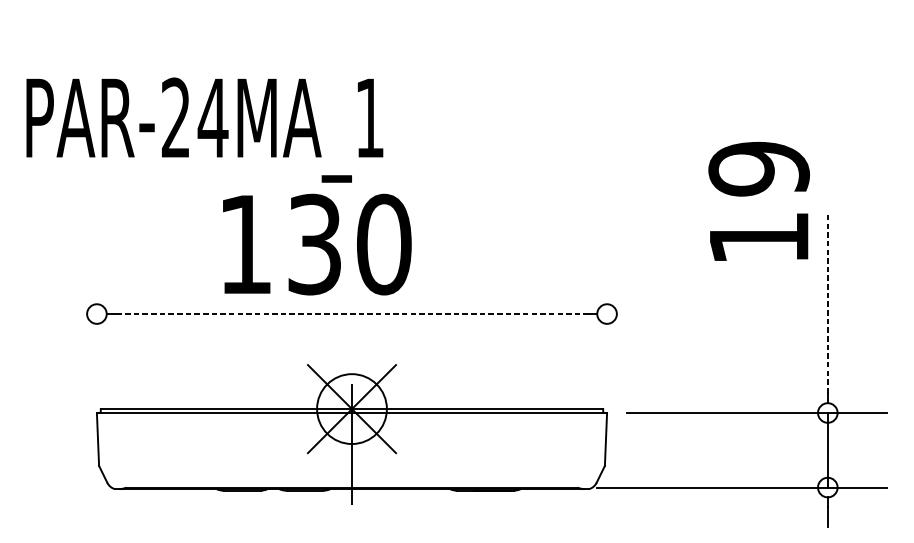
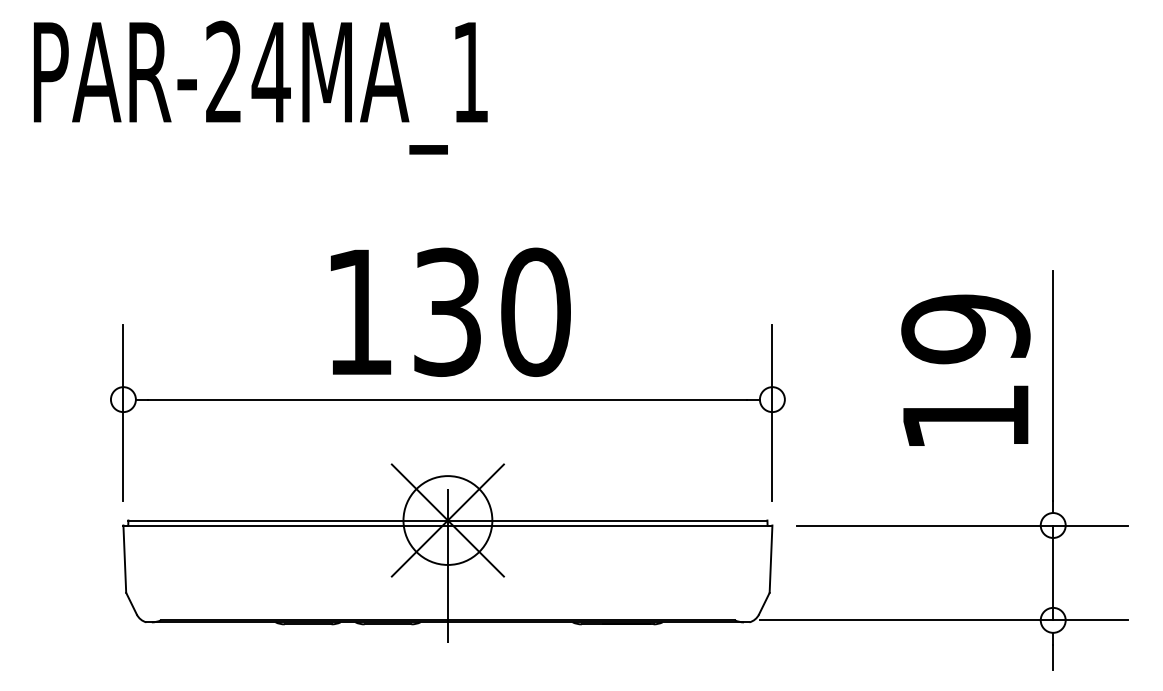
text: (204, 130) -> (260, 87), moved
text: (758, 200) -> (965, 369), moved
text: (317, 243) -> (450, 311), moved
line: (828, 302) -> (1053, 385), dashed -> solid
line: (351, 313) -> (447, 399), dashed -> solid
line: (96, 324) -> (123, 412), added
line: (607, 324) -> (772, 412), added

